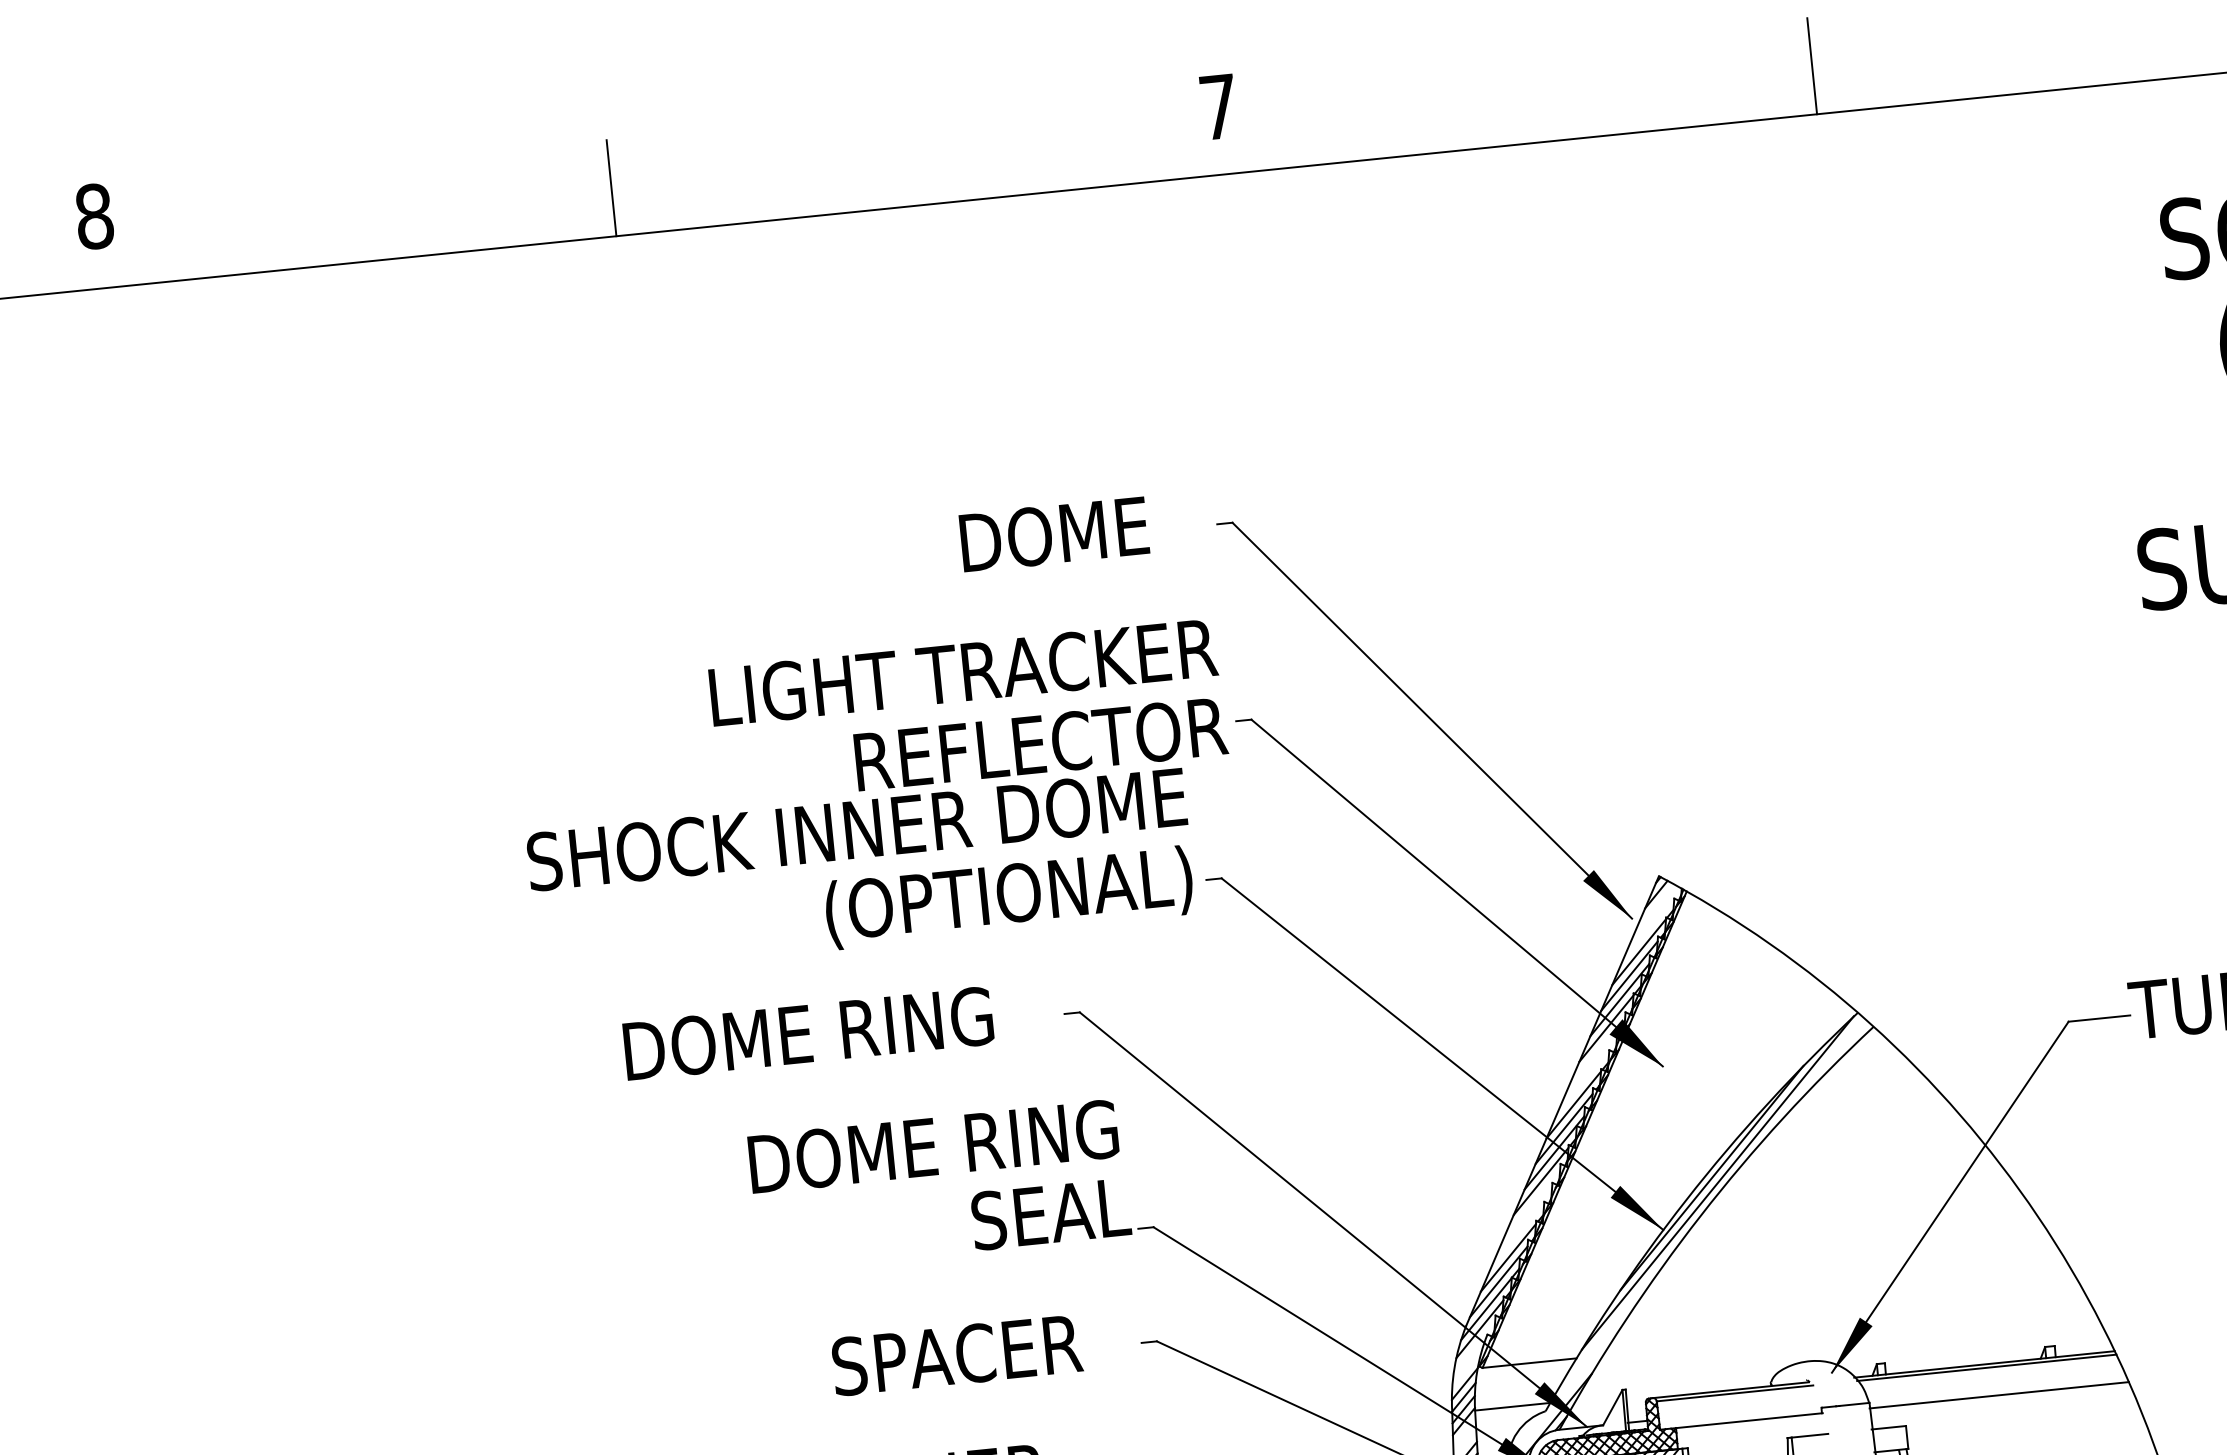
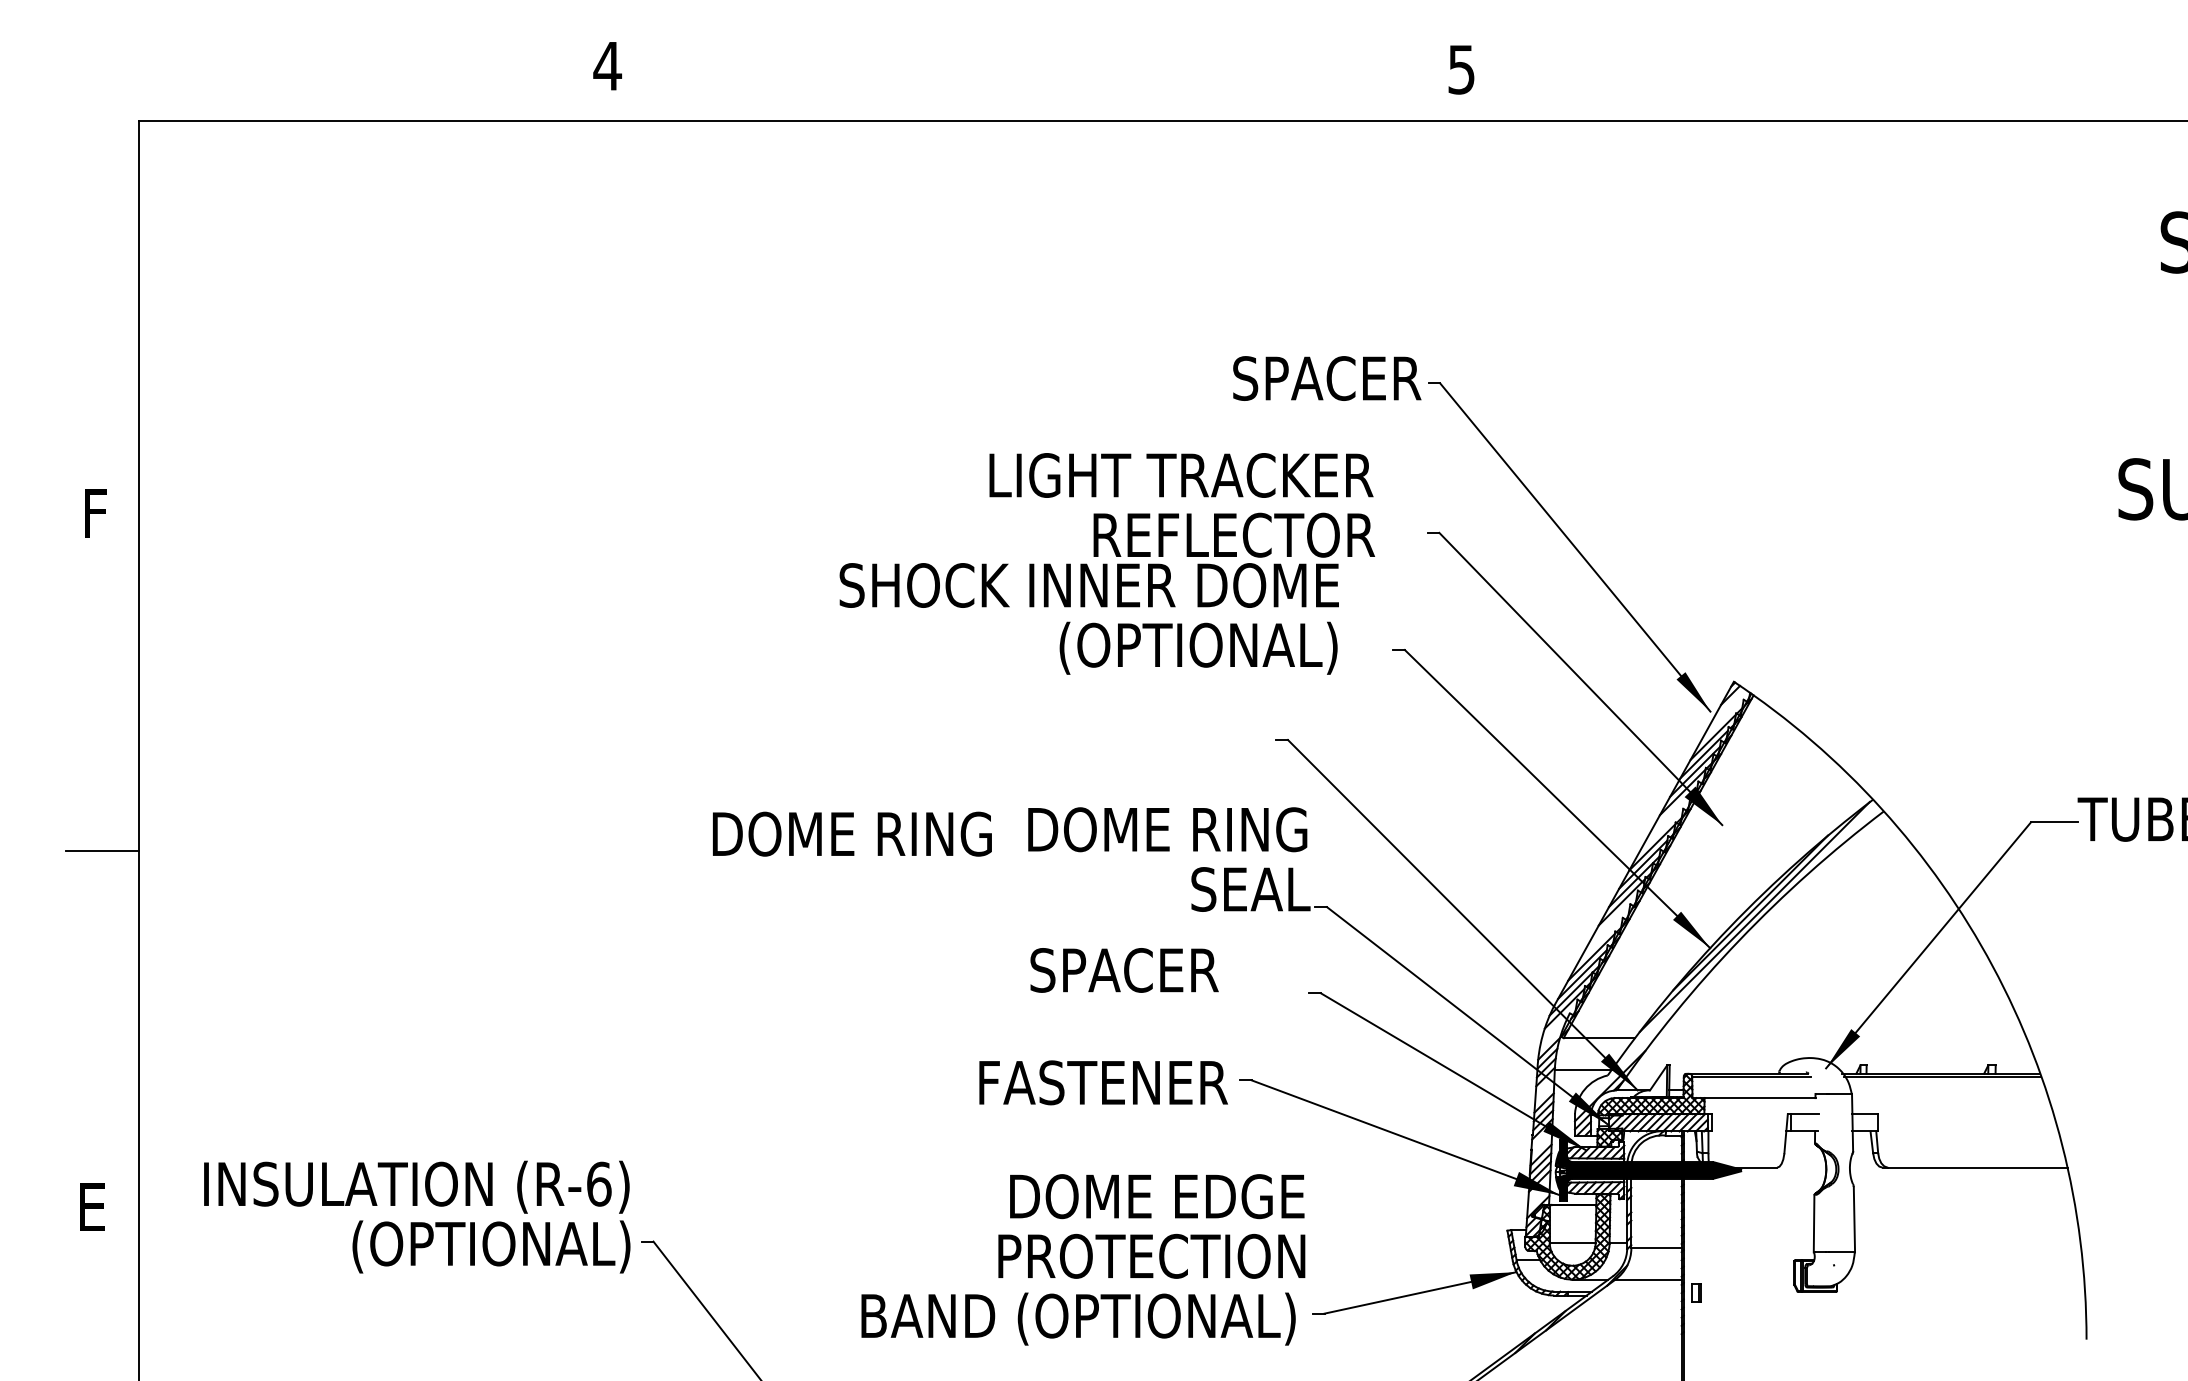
line: (1812, 65) -> (1911, 83), removed
text: (1218, 106) -> (1461, 69), 7 -> 5
line: (611, 187) -> (998, 83), removed
text: (94, 217) -> (607, 66), 8 -> 4
text: (1083, 531) -> (1327, 378), DOME -> SPACER
text: (877, 798) -> (1107, 563), moved
text: (808, 1032) -> (852, 833), moved
text: (957, 1355) -> (1124, 970), moved
line: (1998, 1395) -> (1949, 1098), removed

